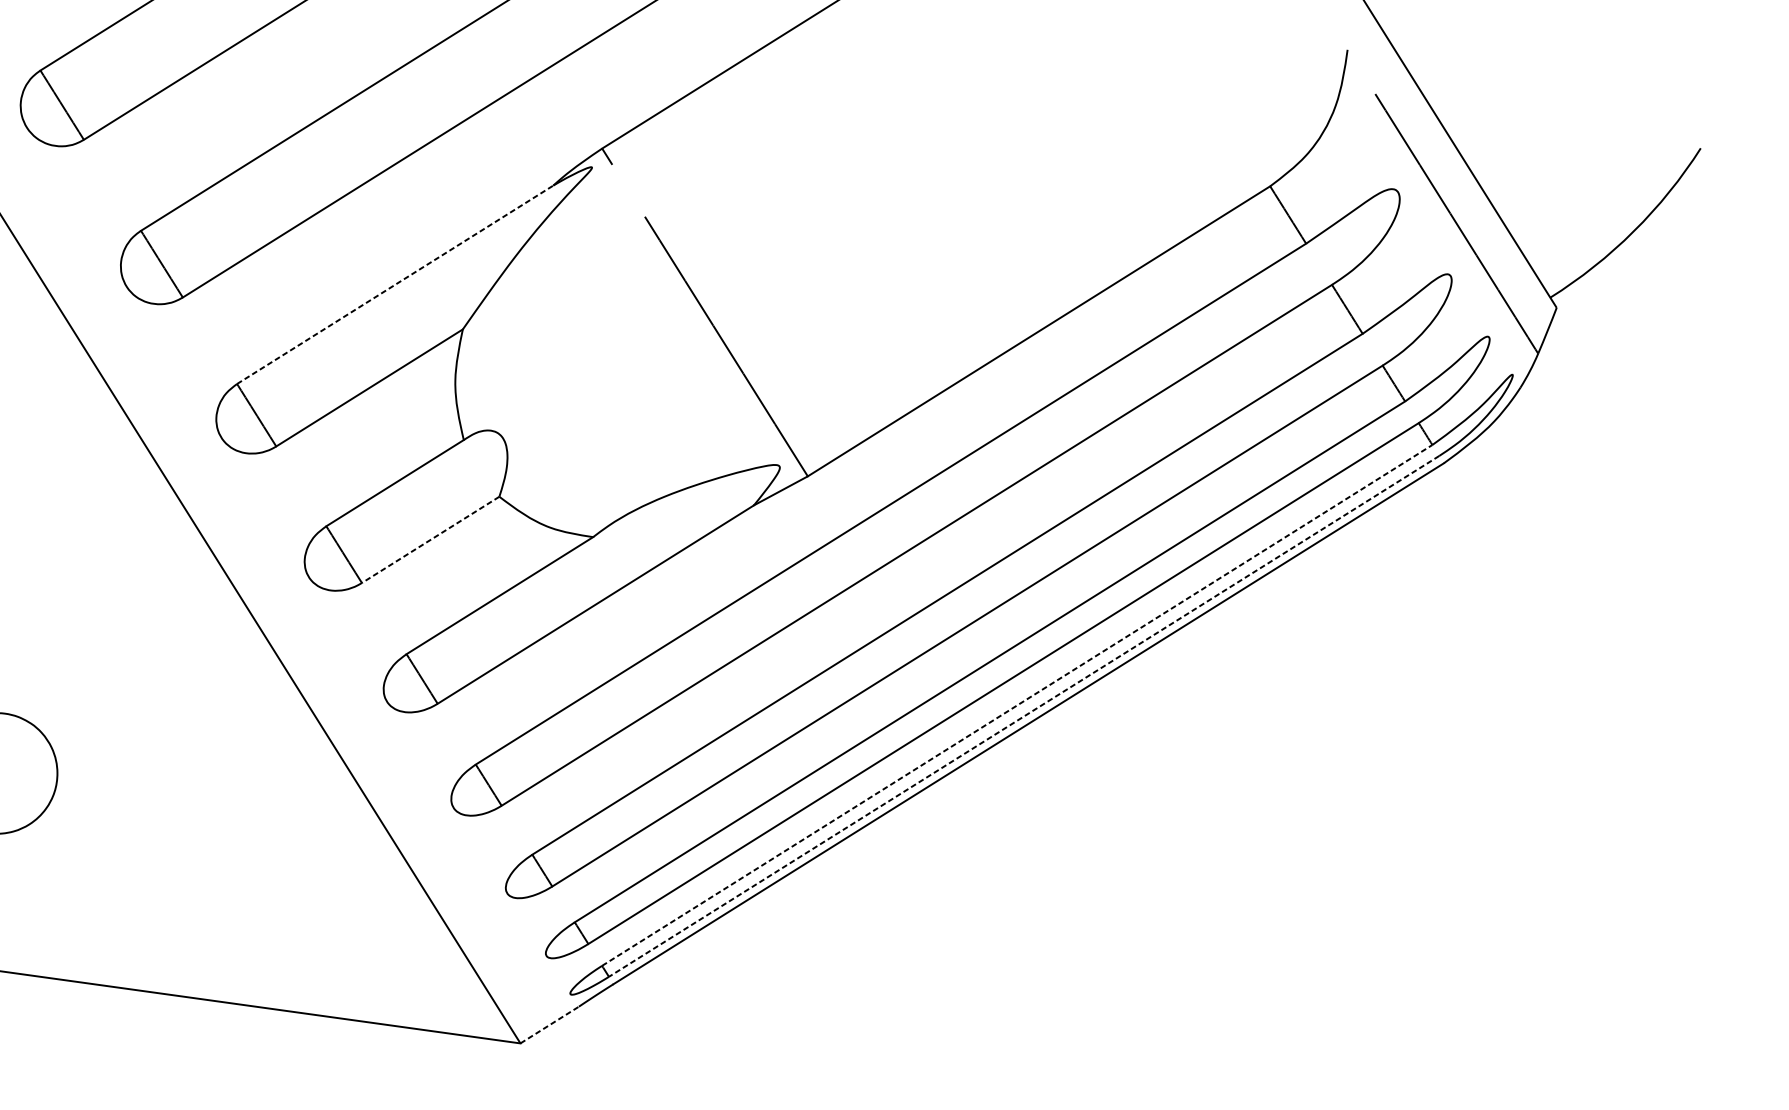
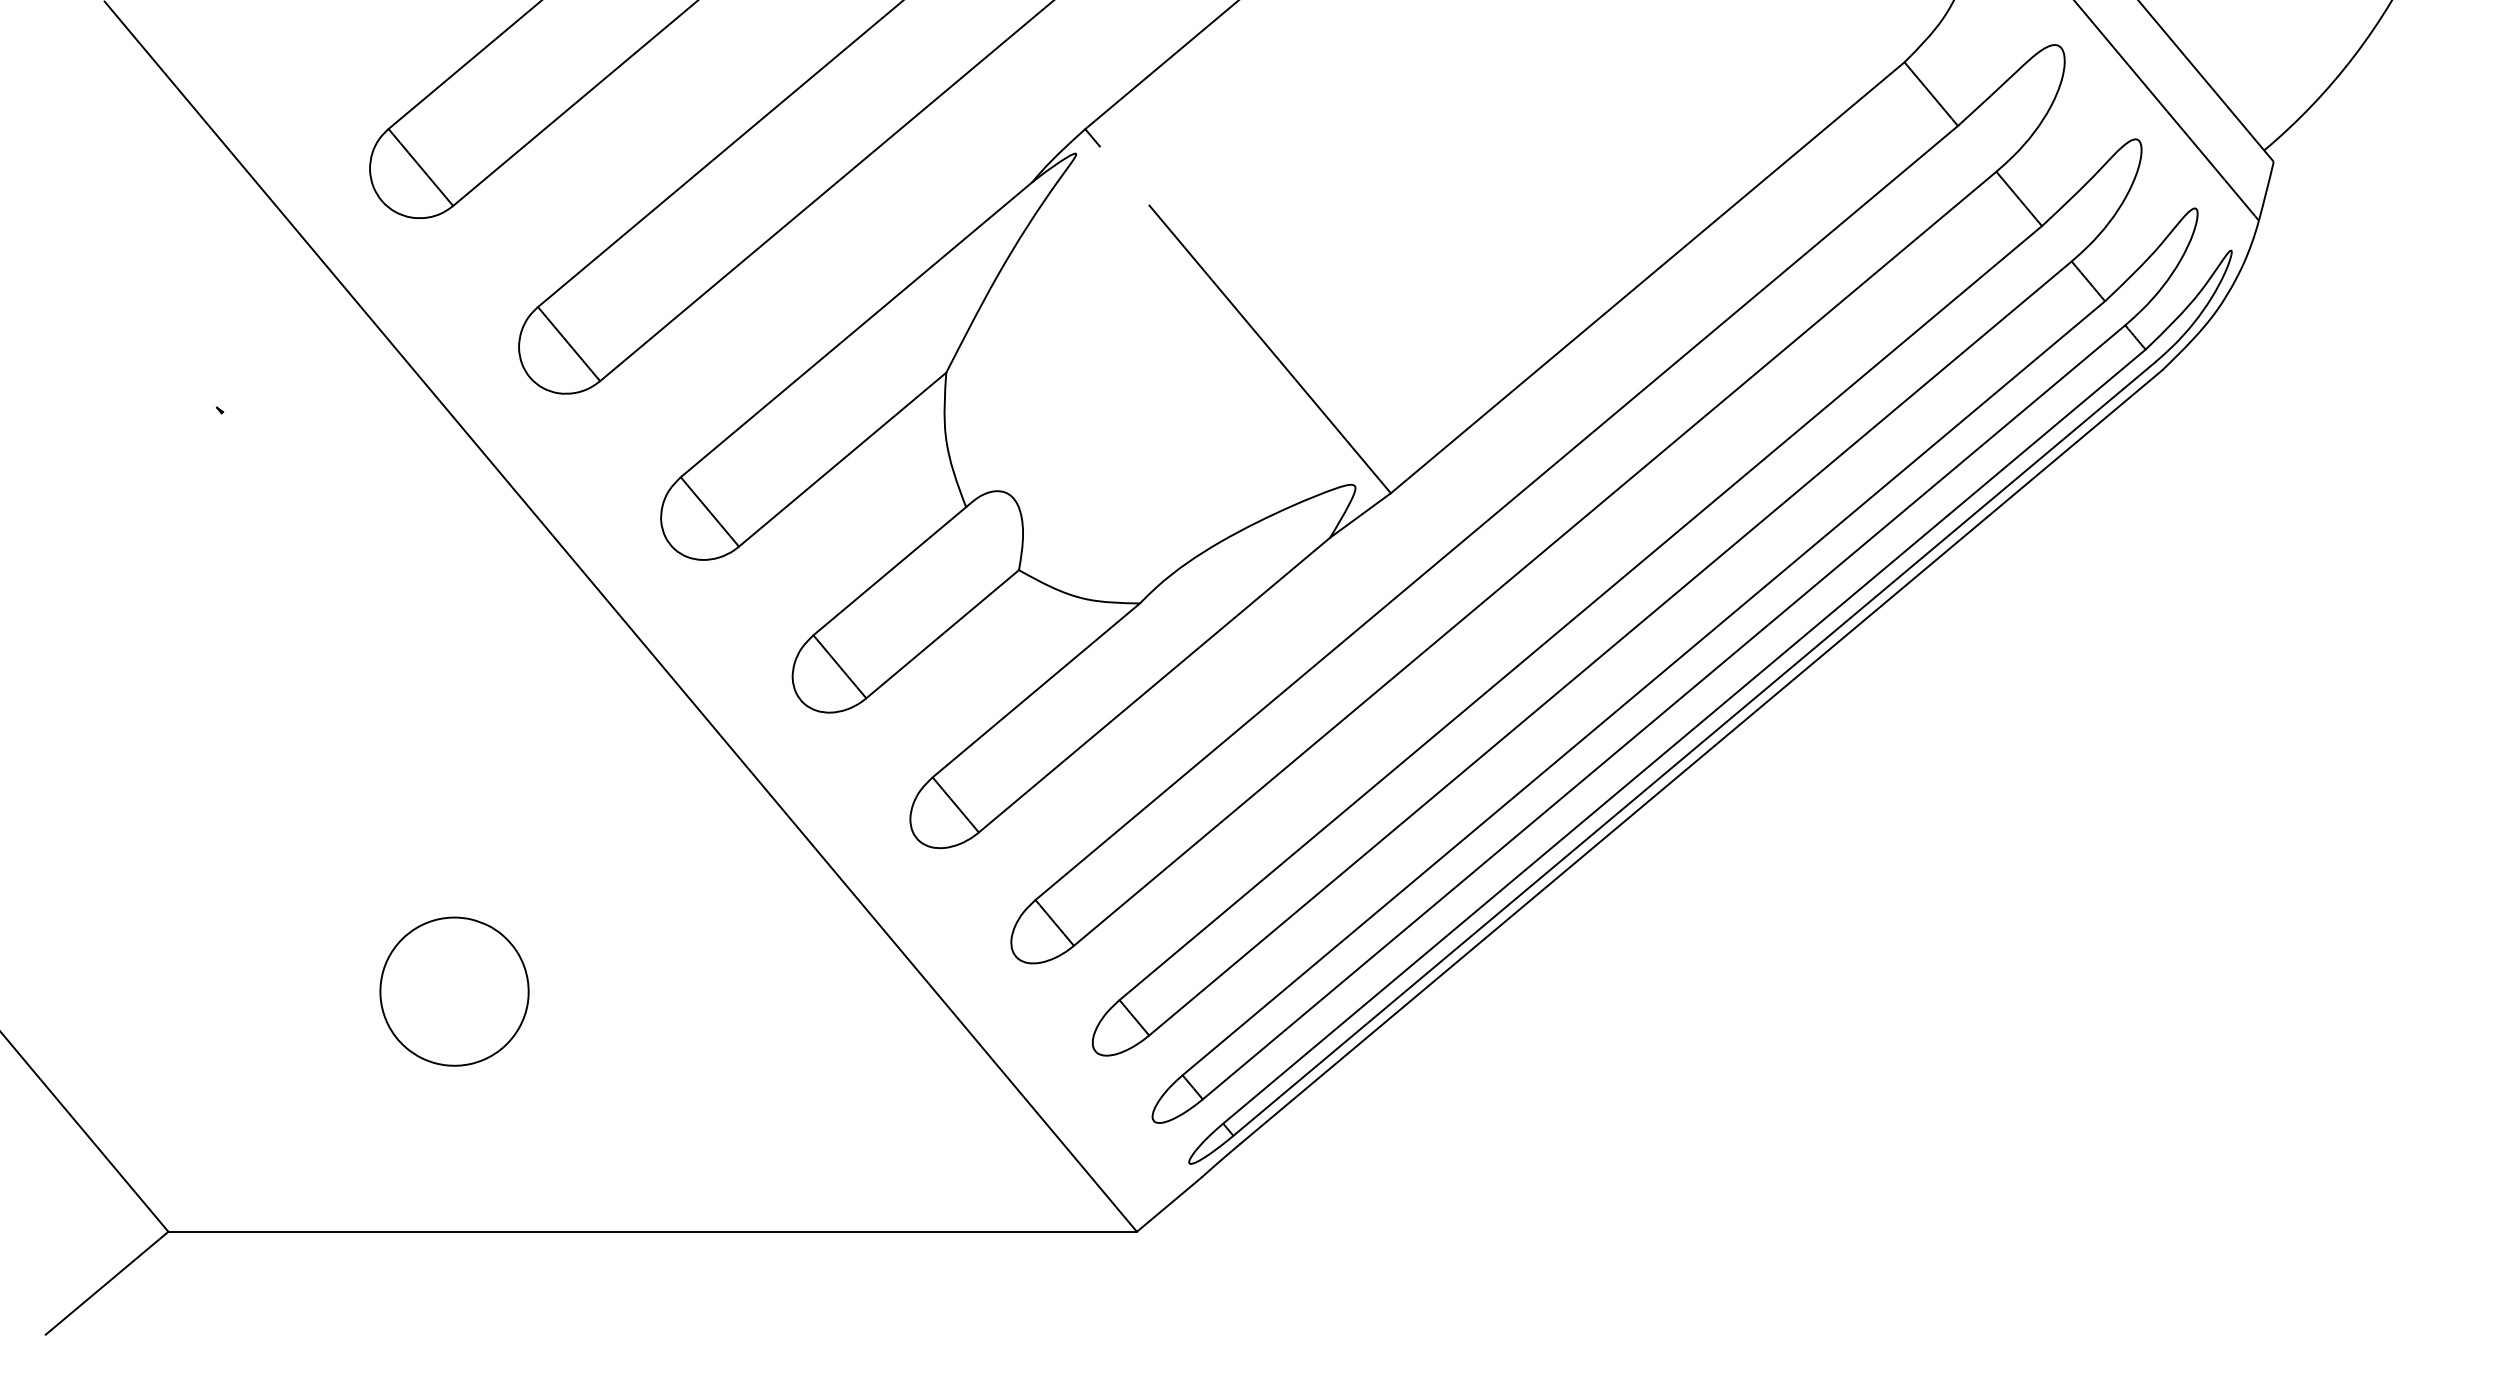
line: (395, 284) -> (856, 329), dashed -> solid
line: (430, 540) -> (942, 634), dashed -> solid
line: (1017, 705) -> (1684, 736), dashed -> solid
line: (1023, 716) -> (1694, 749), dashed -> solid
line: (549, 1025) -> (1169, 1204), dashed -> solid

